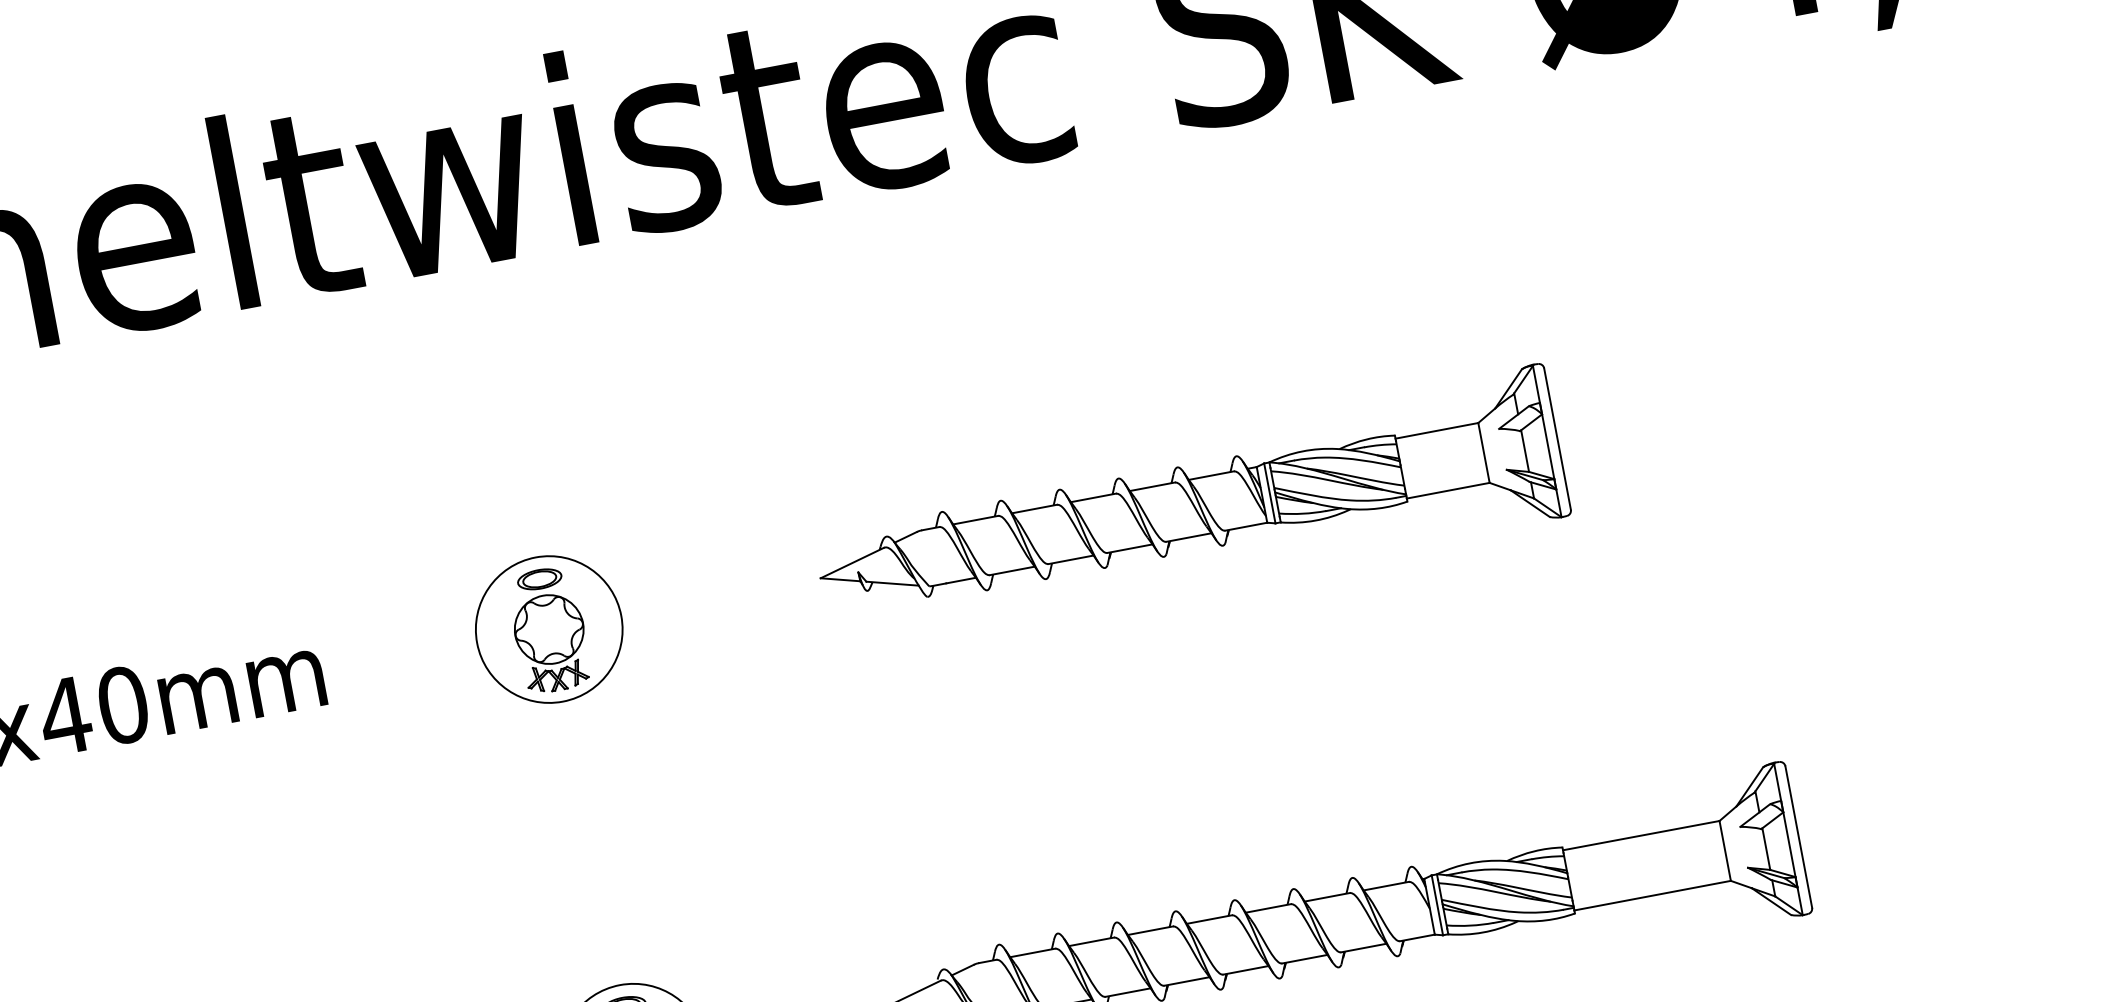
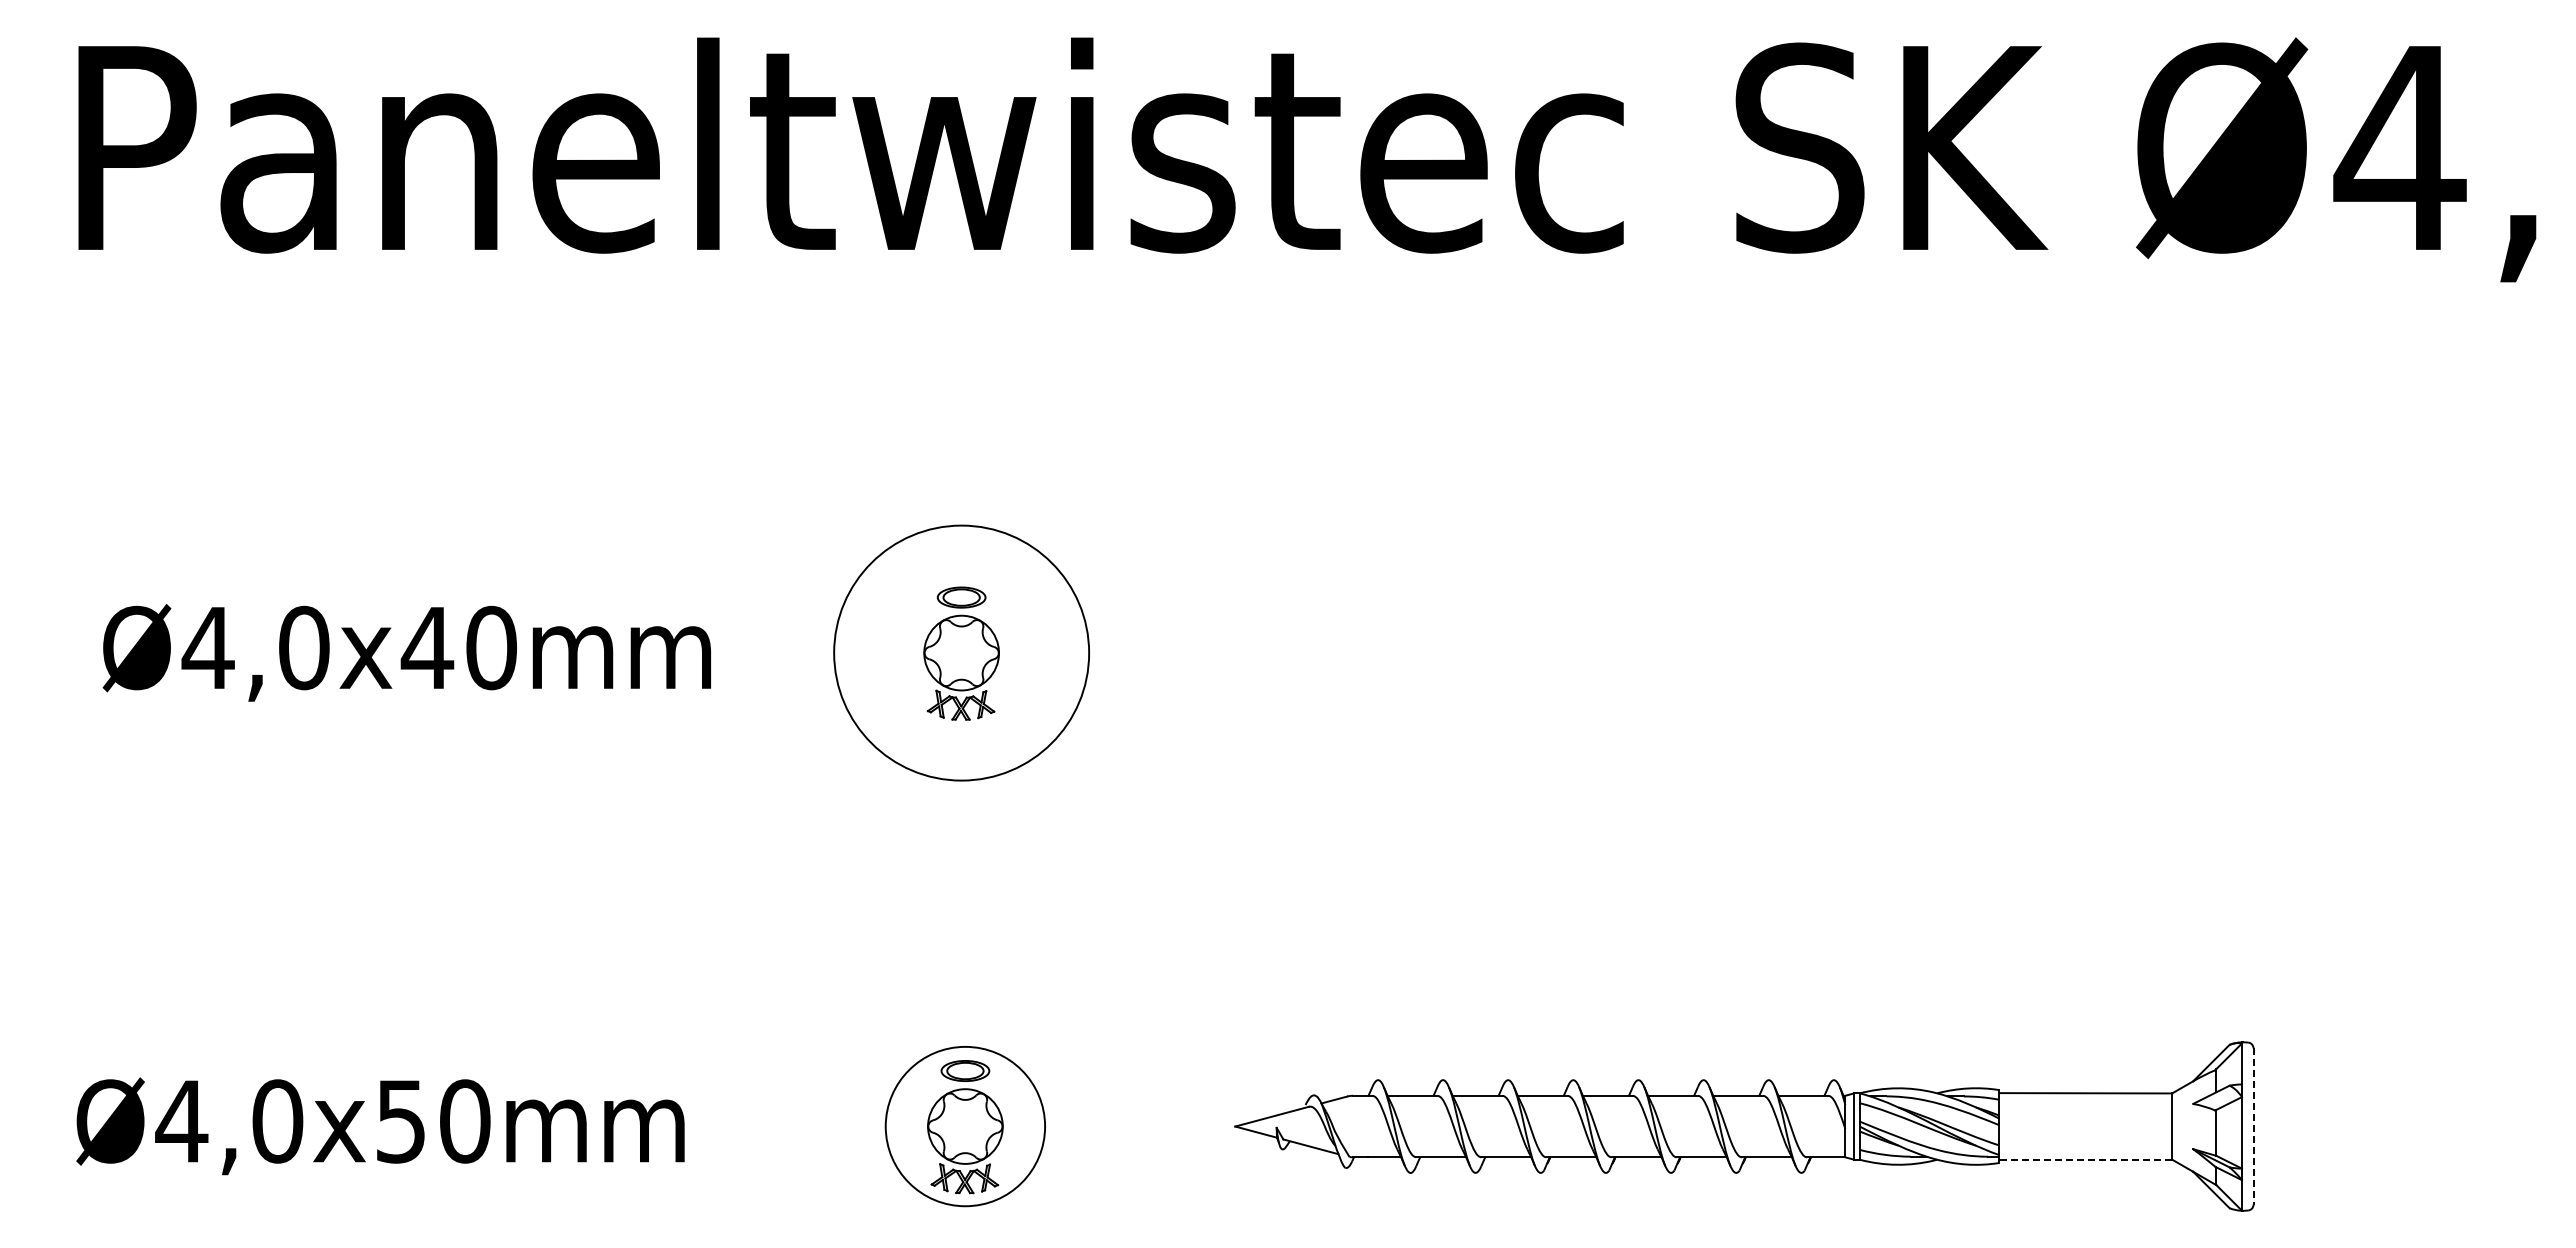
part: (1188, 509) -> (1668, 653), removed
circle: (549, 629) -> (961, 652), size x1.6
line: (1798, 837) -> (2253, 1127), solid -> dashed
line: (1652, 895) -> (2085, 1159), solid -> dashed

